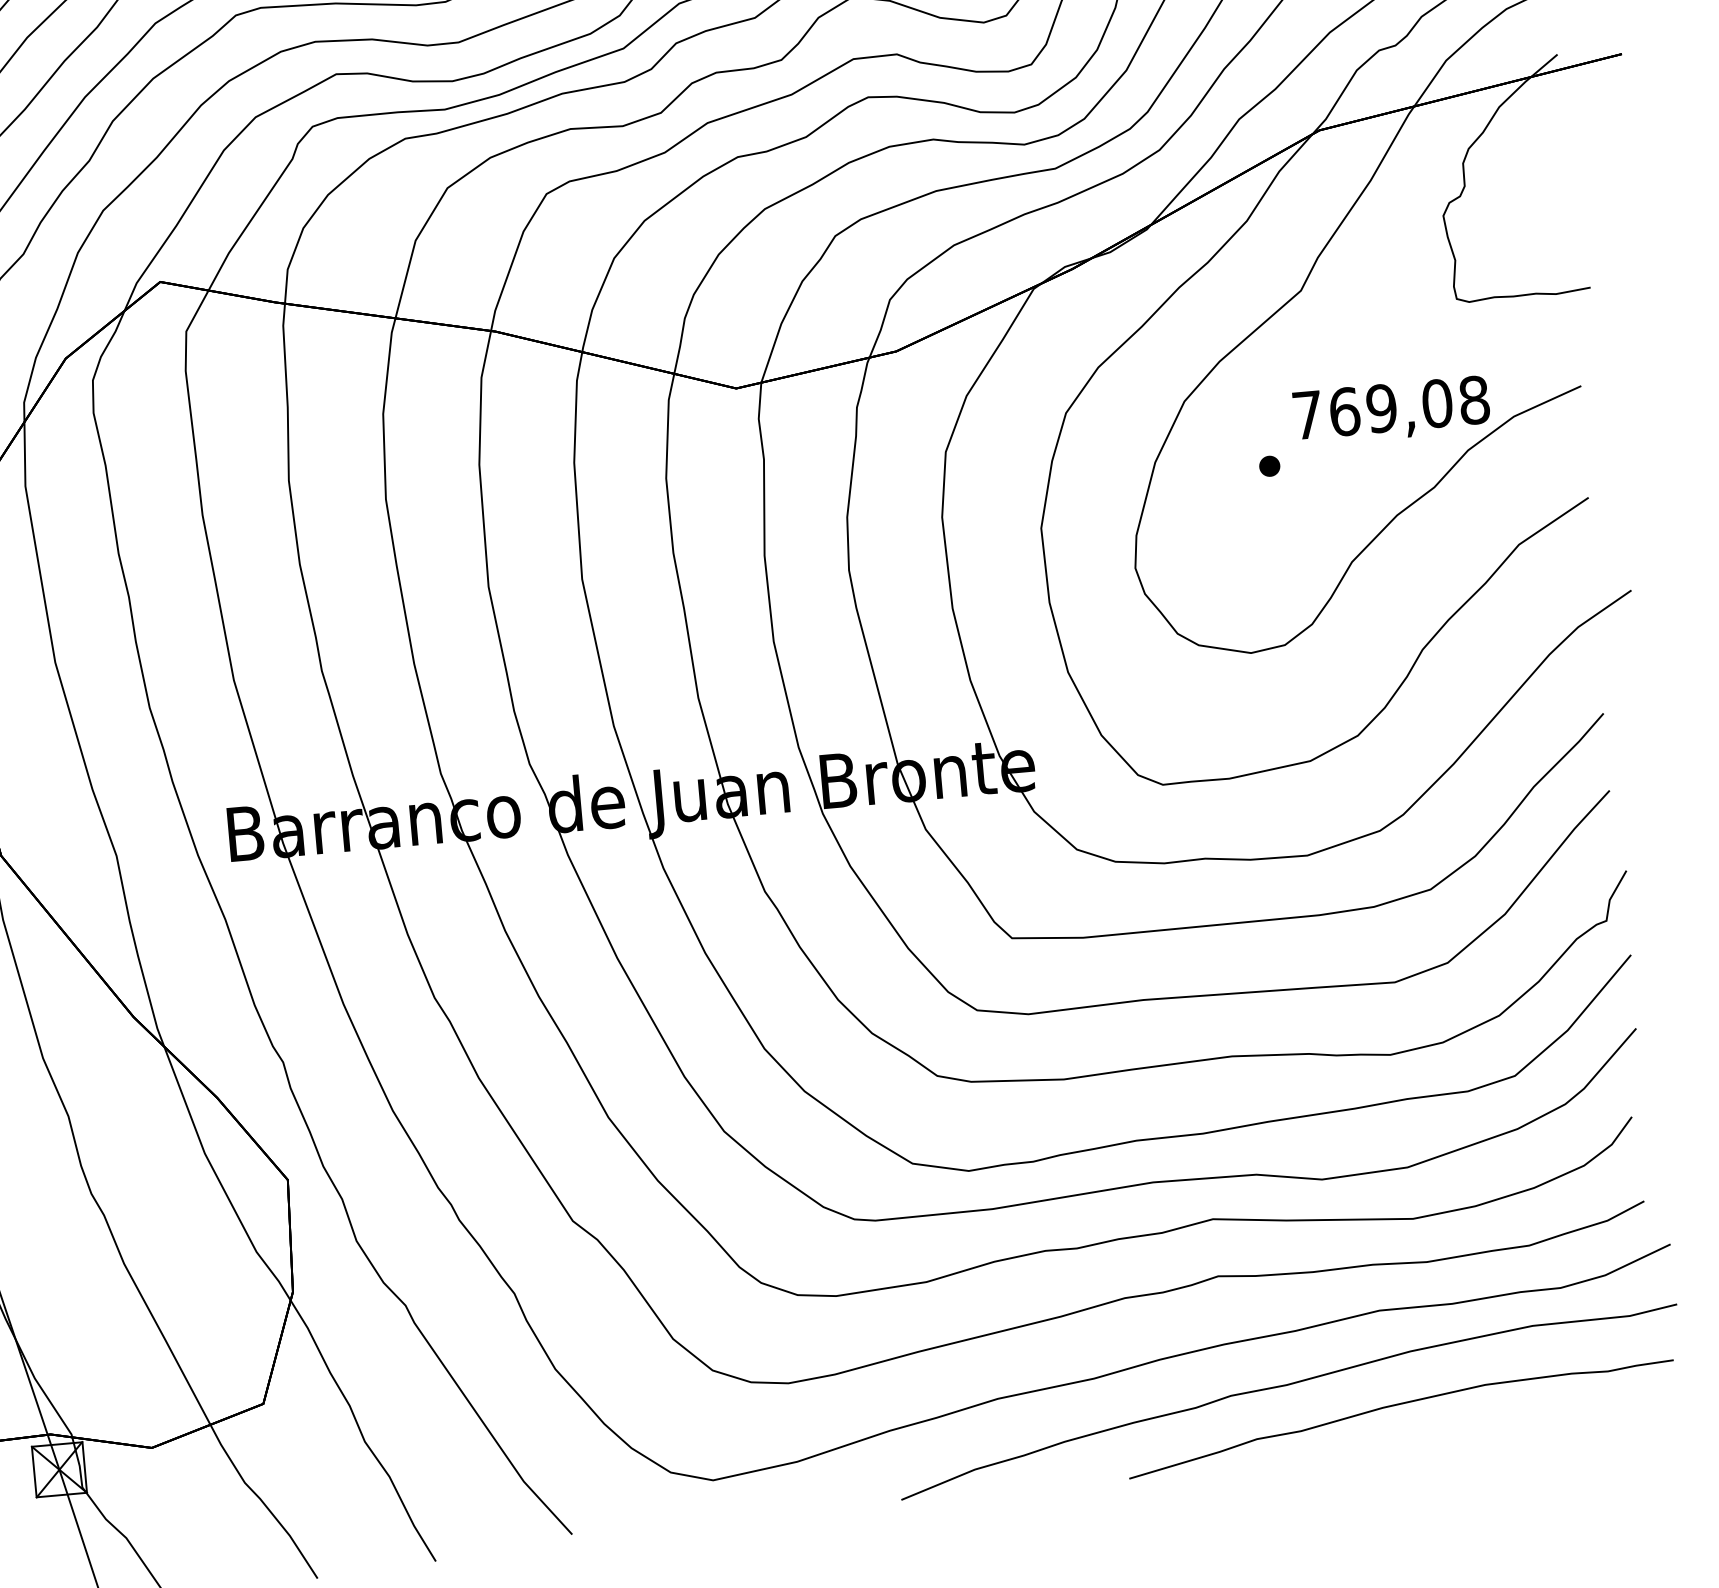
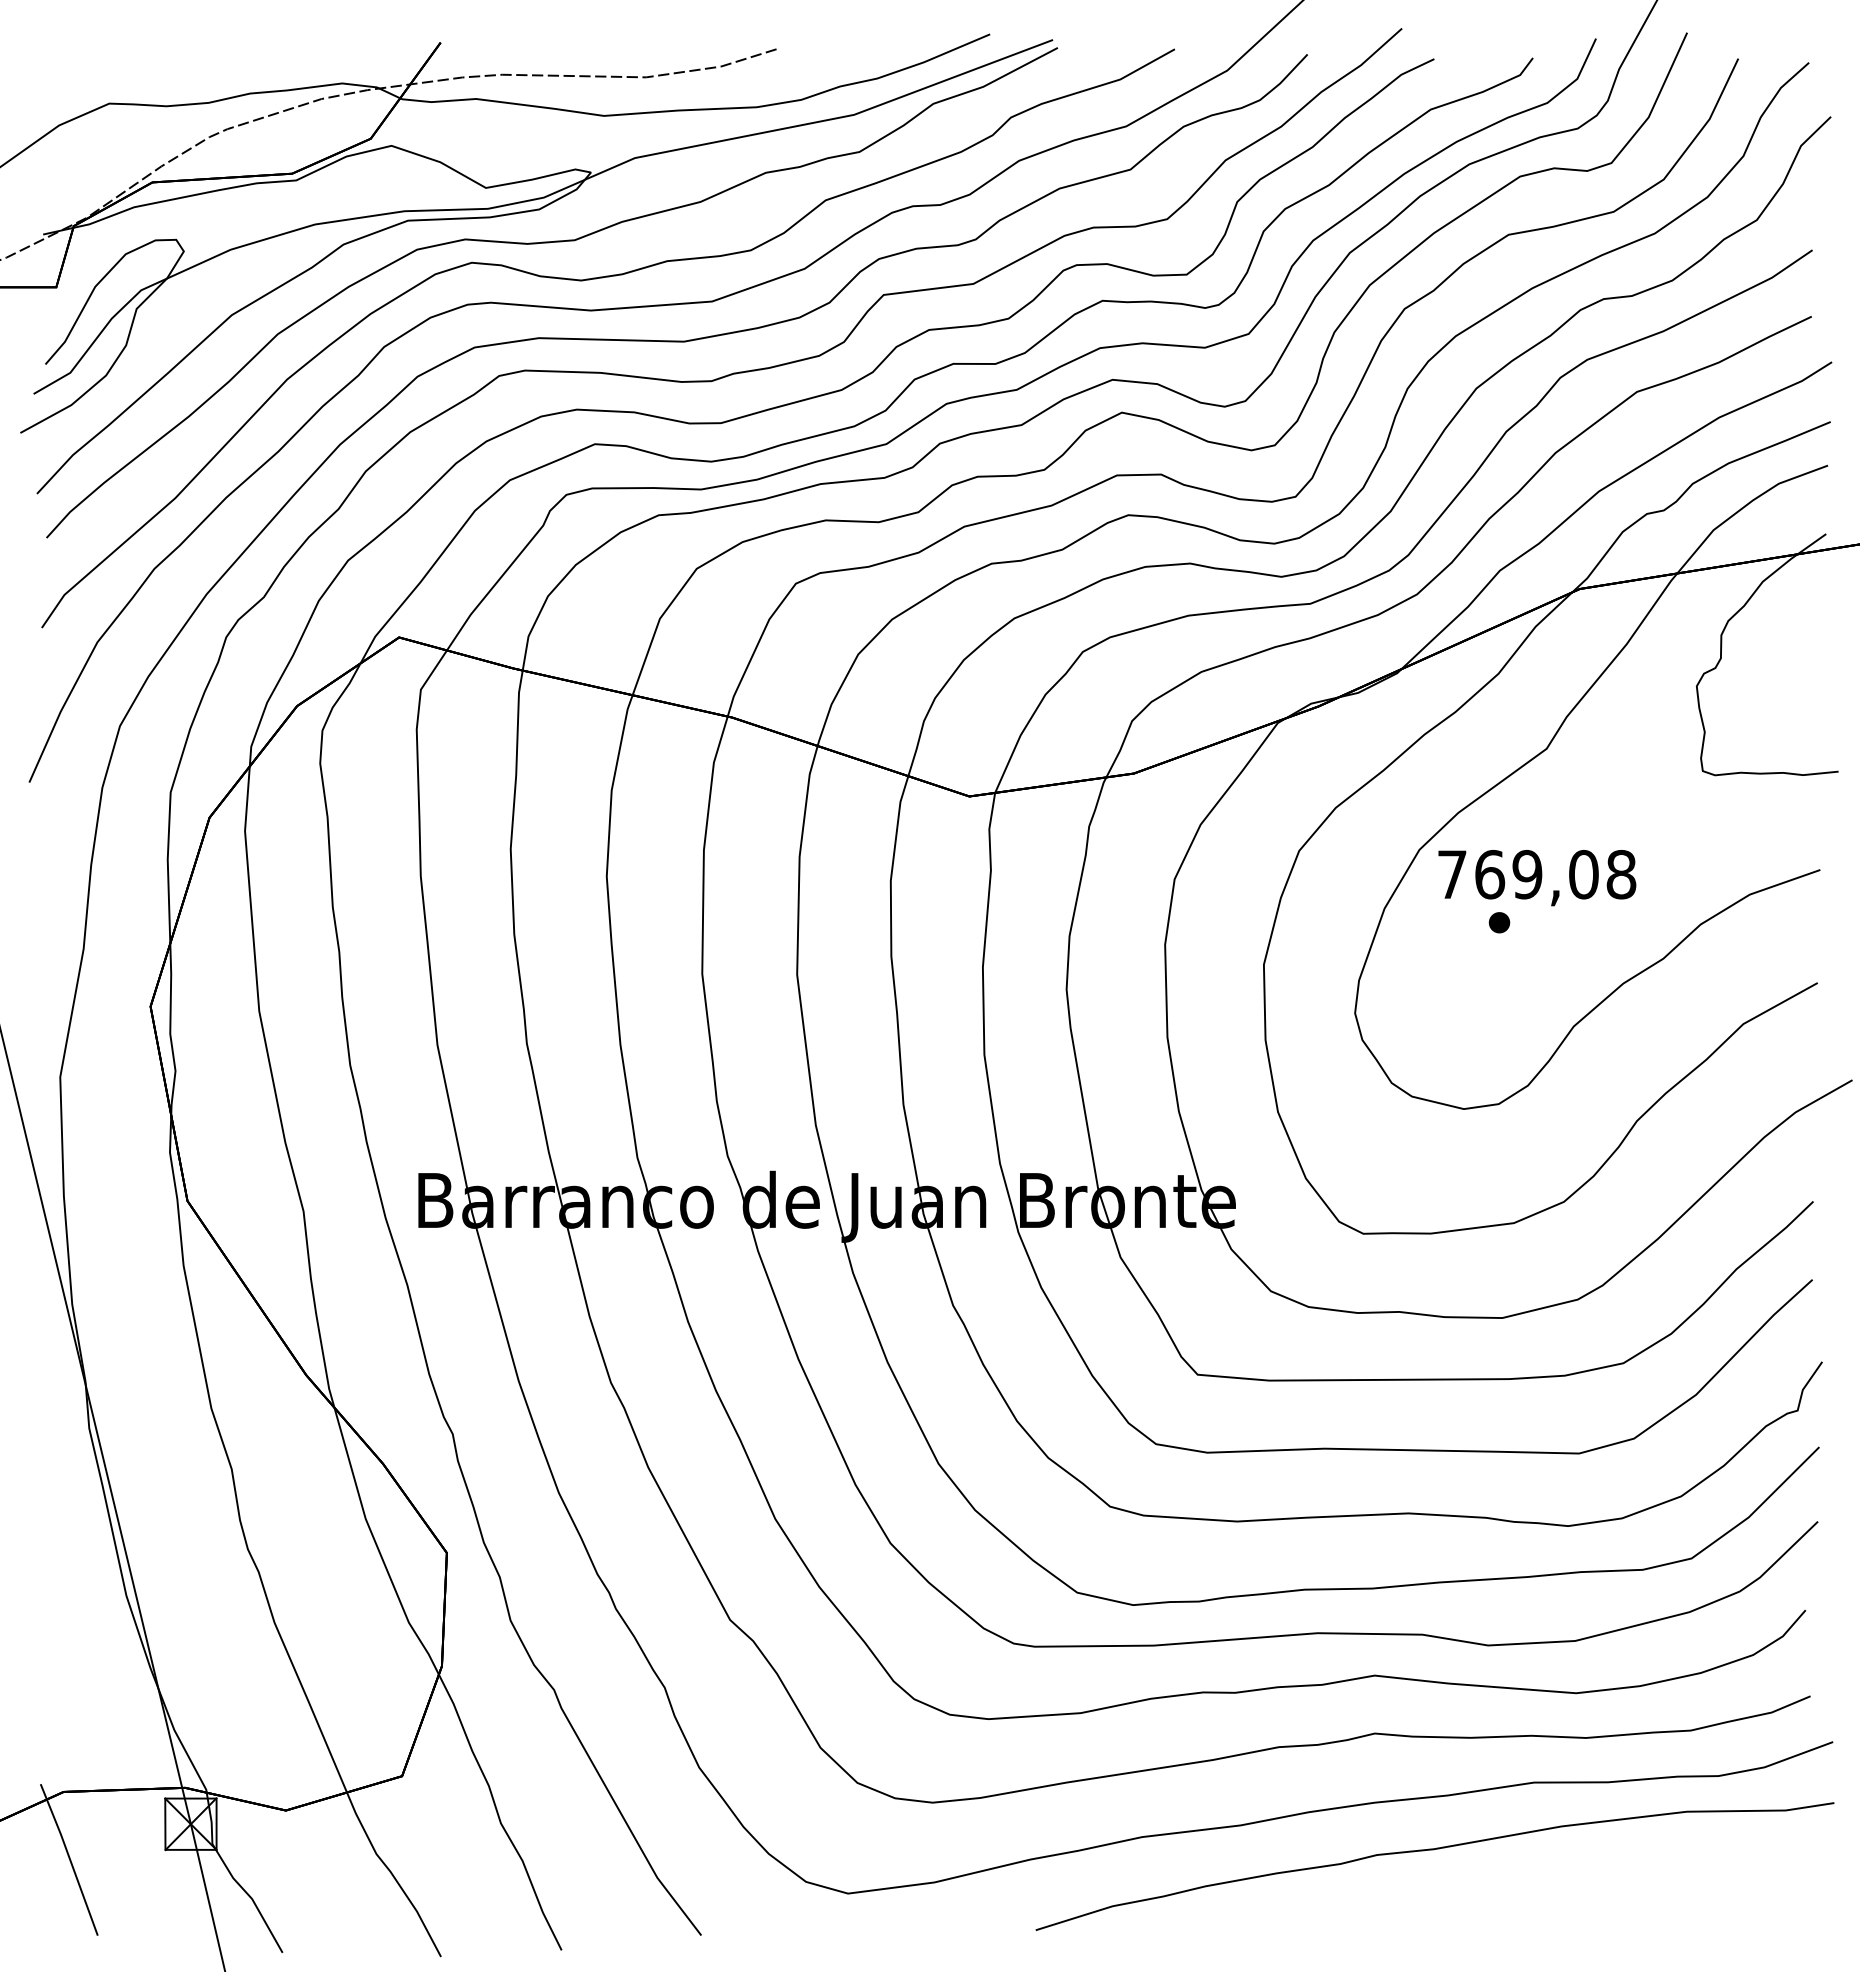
text: (1392, 411) -> (1537, 878), moved
curve: (1400, 1405) -> (1546, 1879), removed

